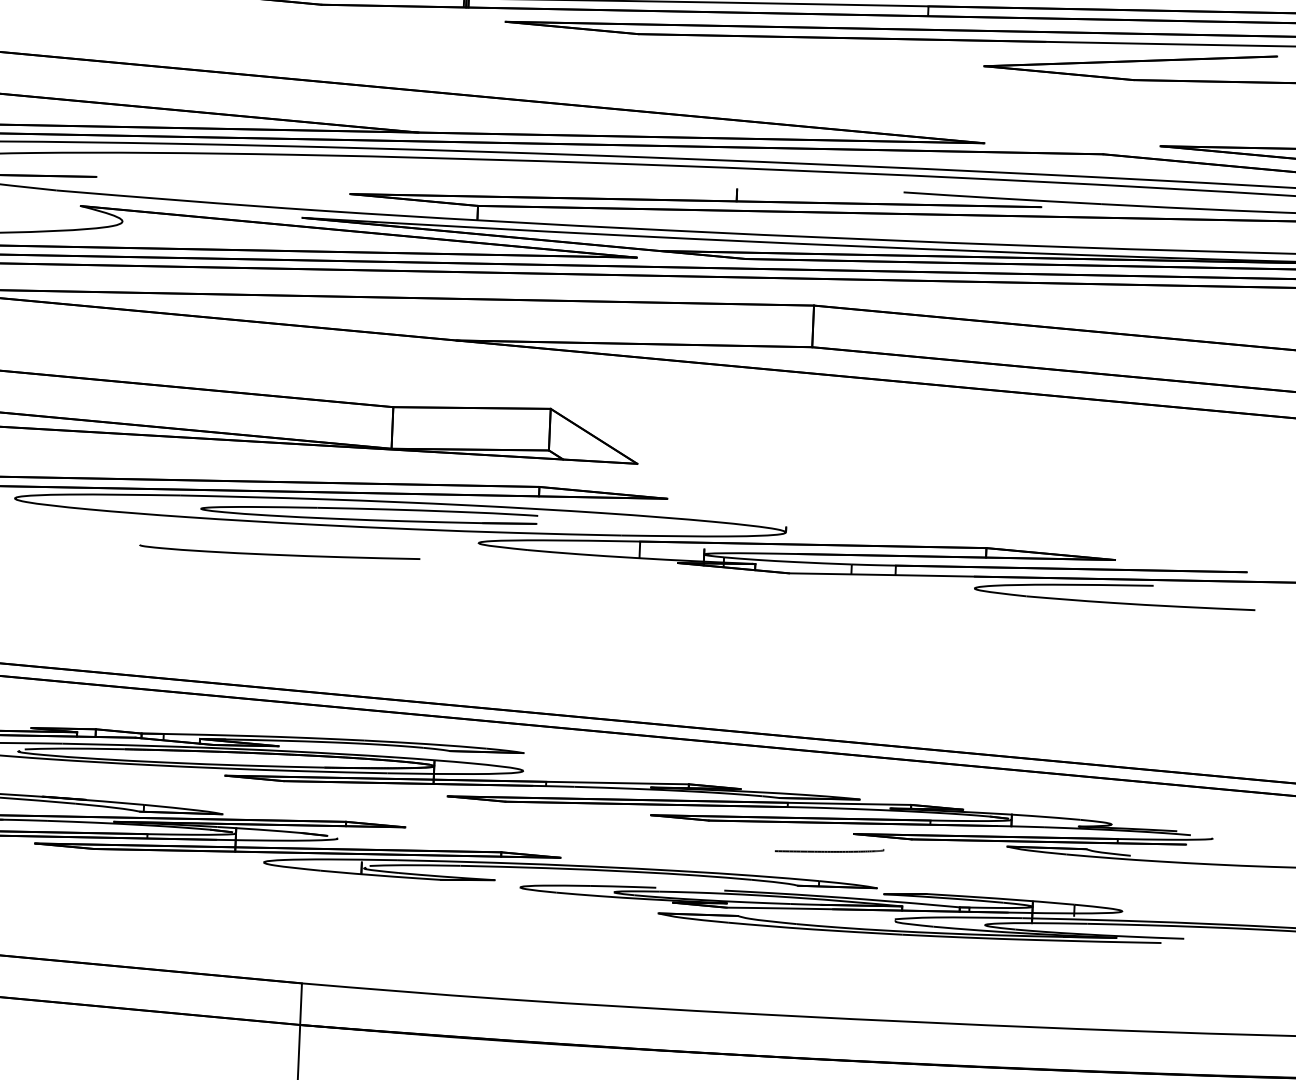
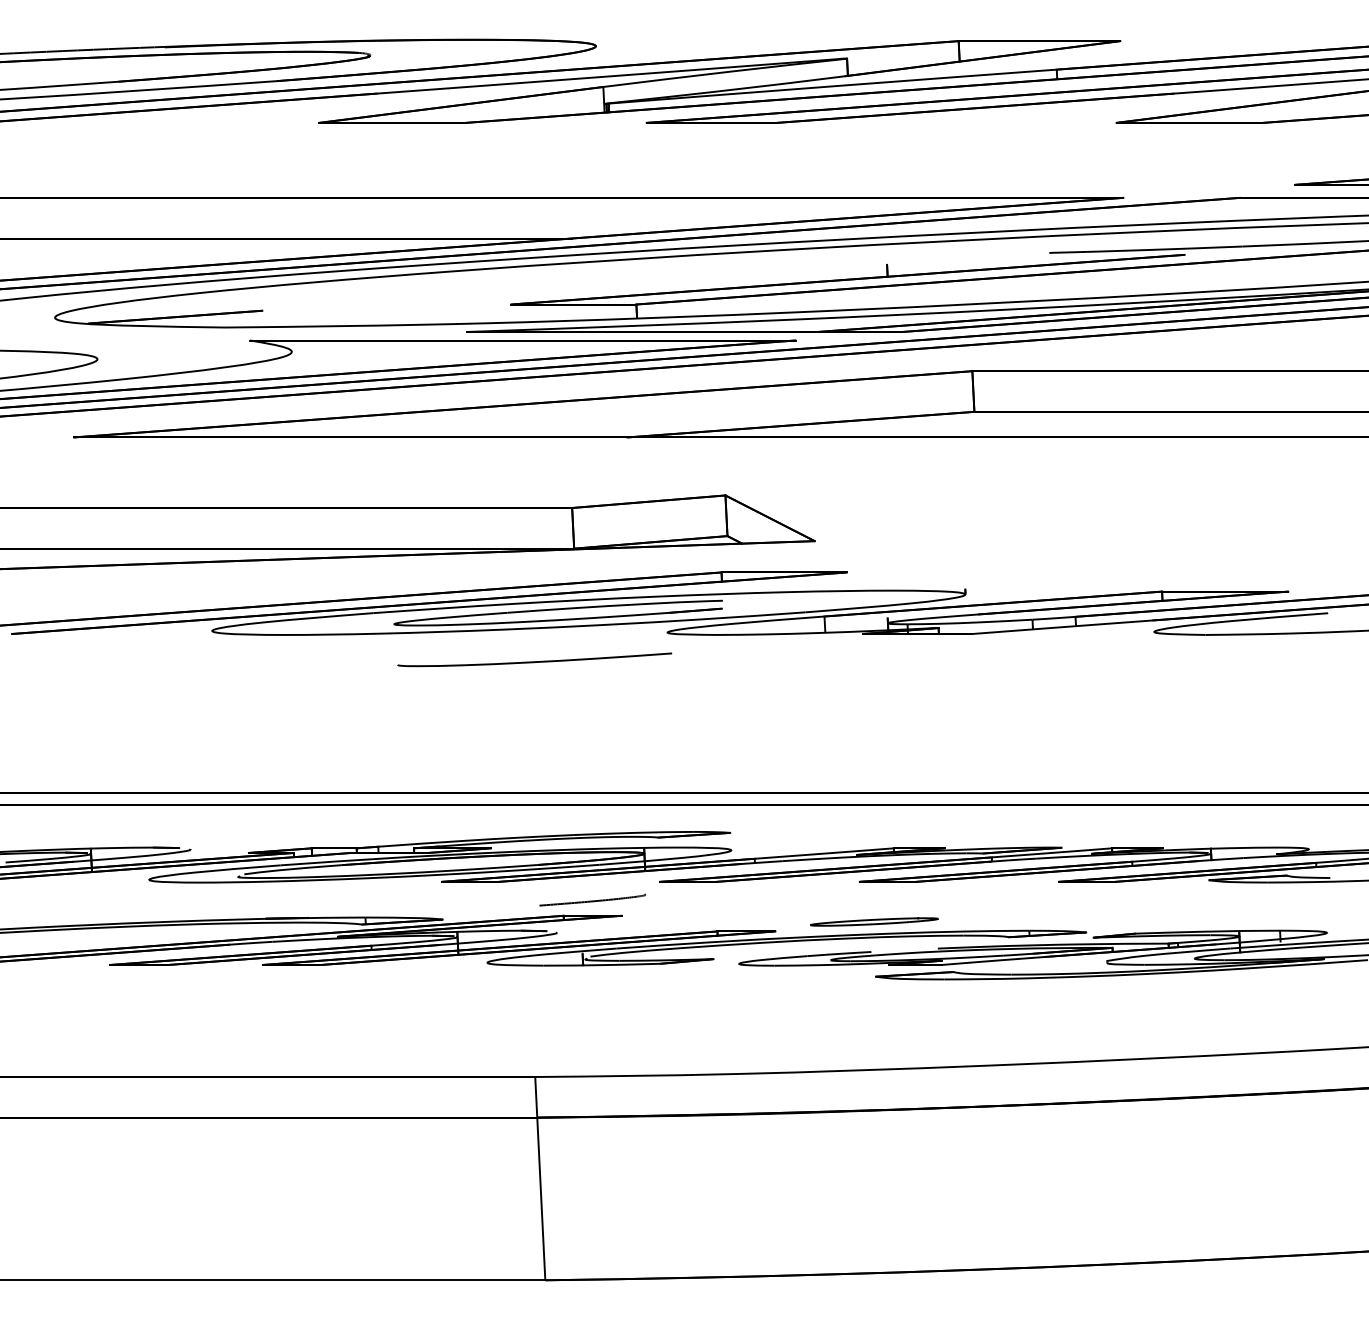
curve: (279, 554) -> (534, 661), moved
curve: (829, 850) -> (592, 900), moved
part: (662, 857) -> (874, 921), added

